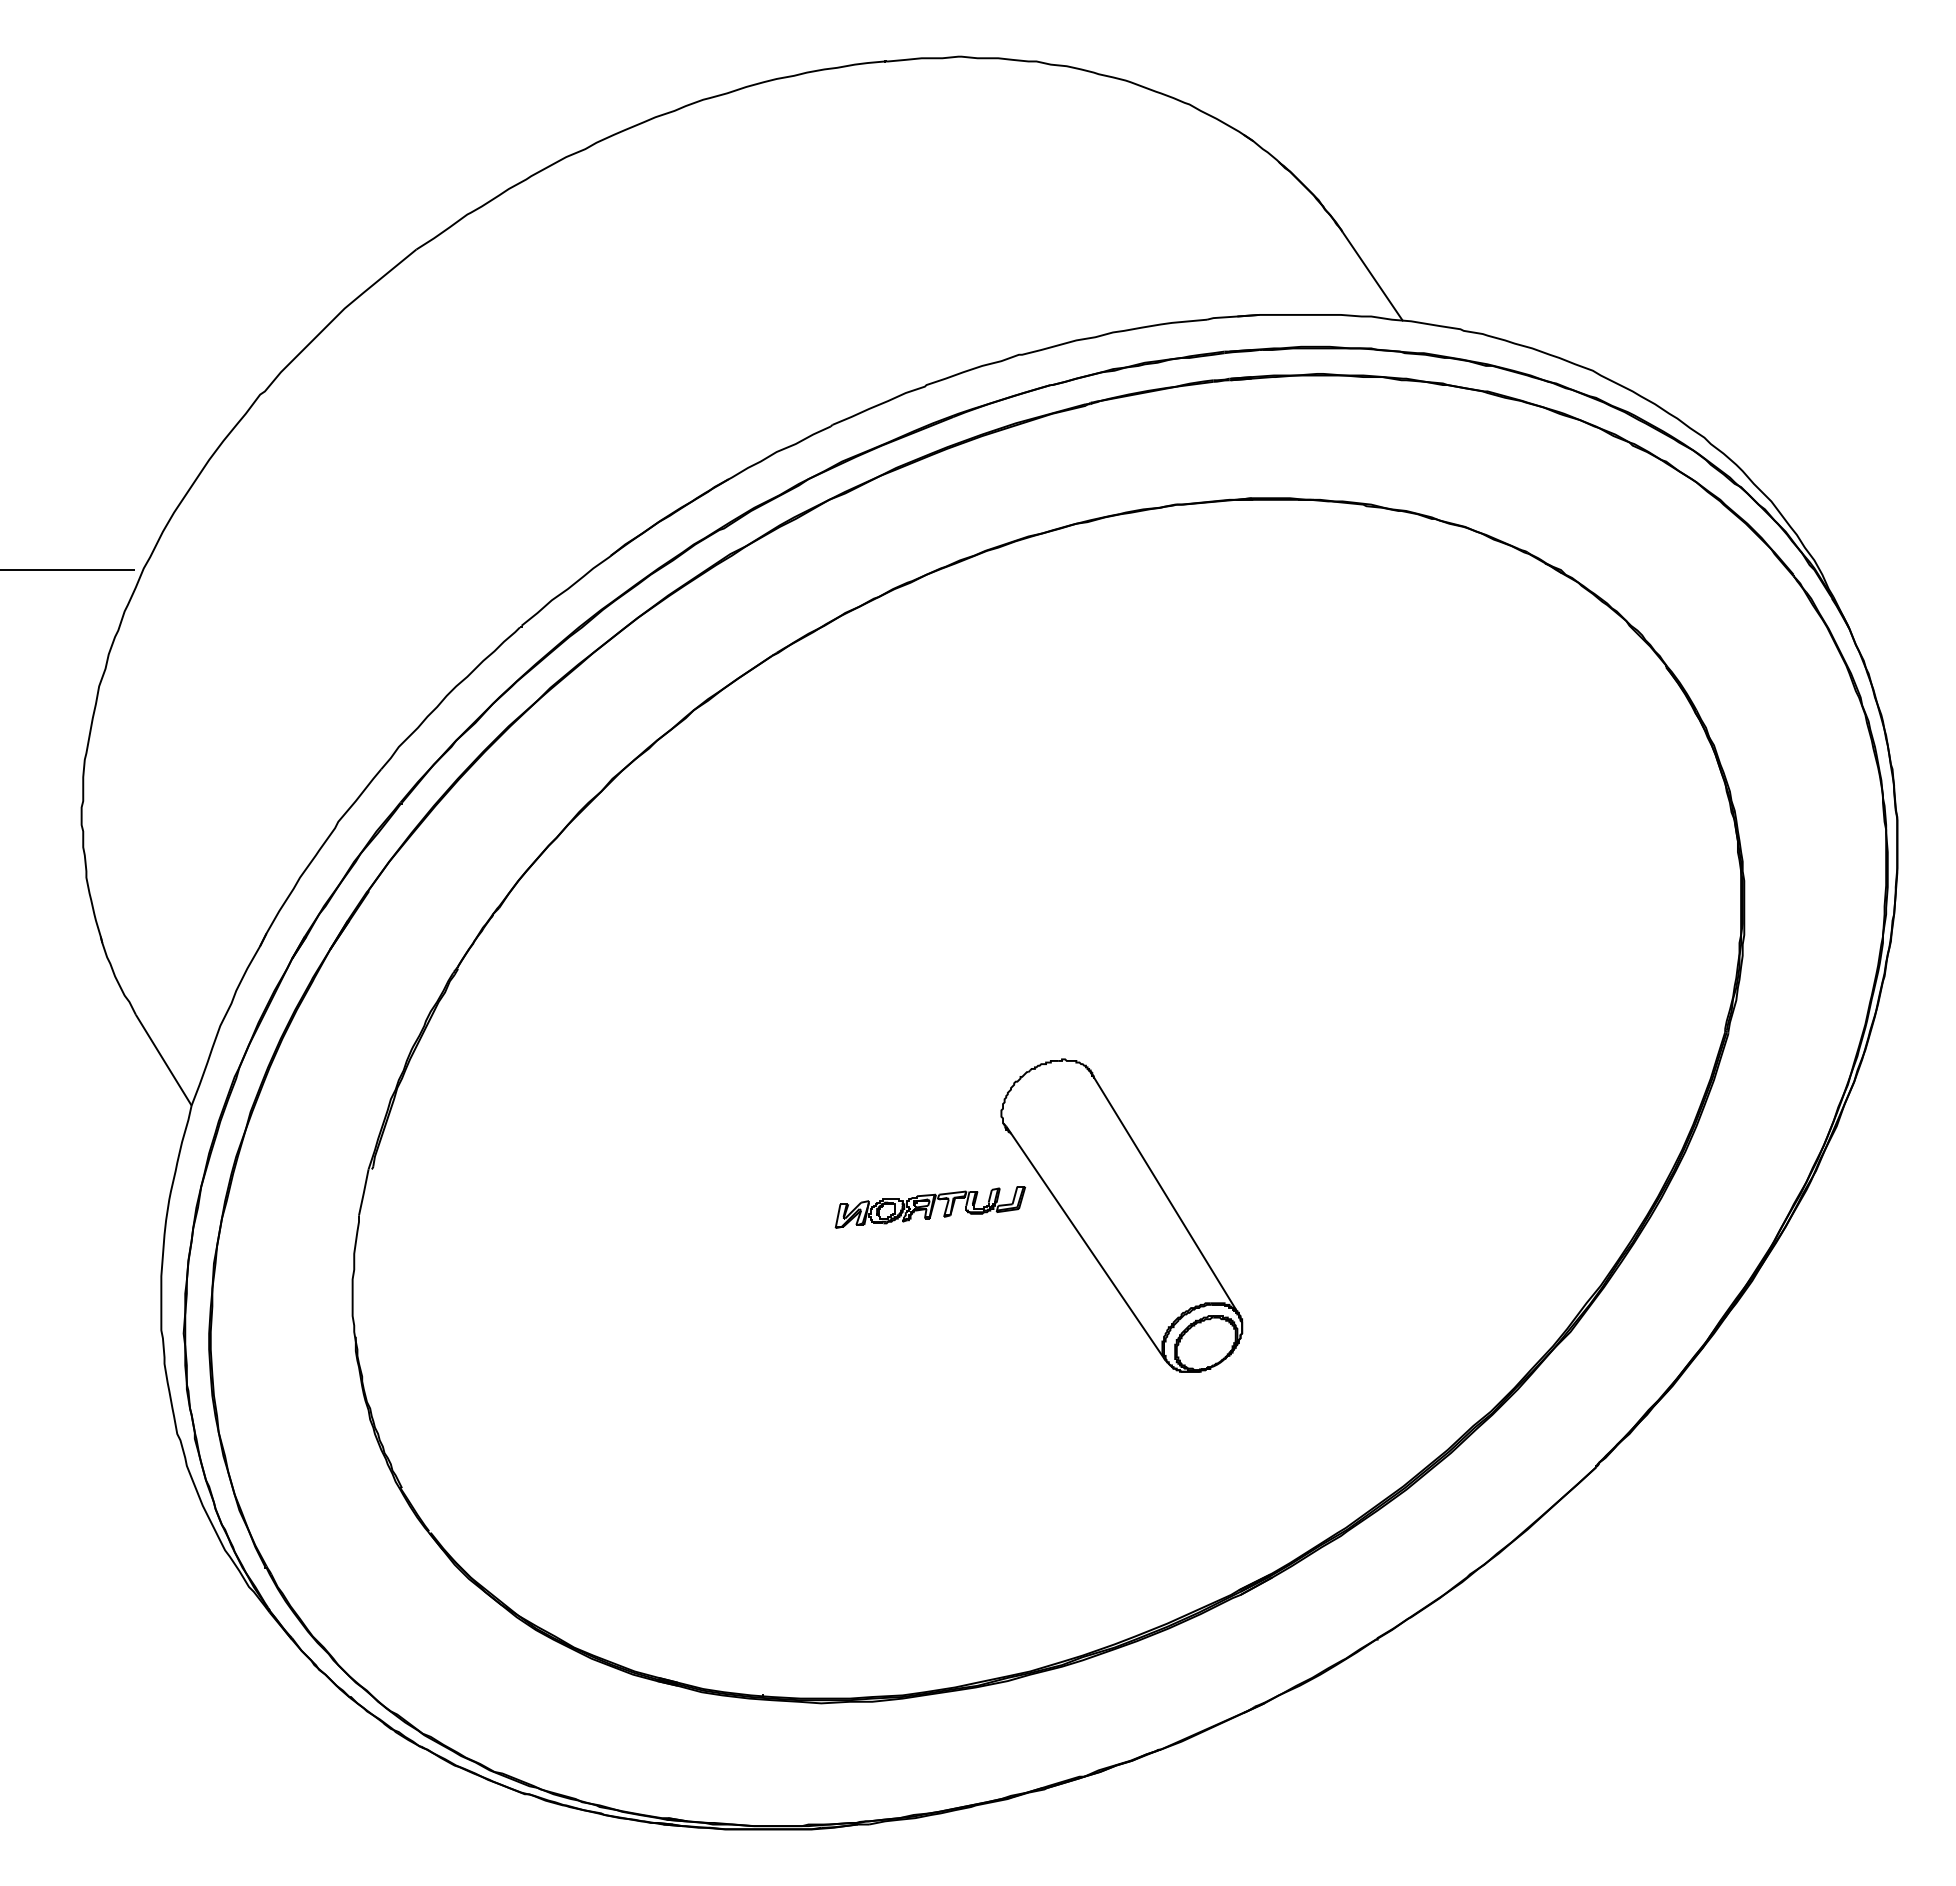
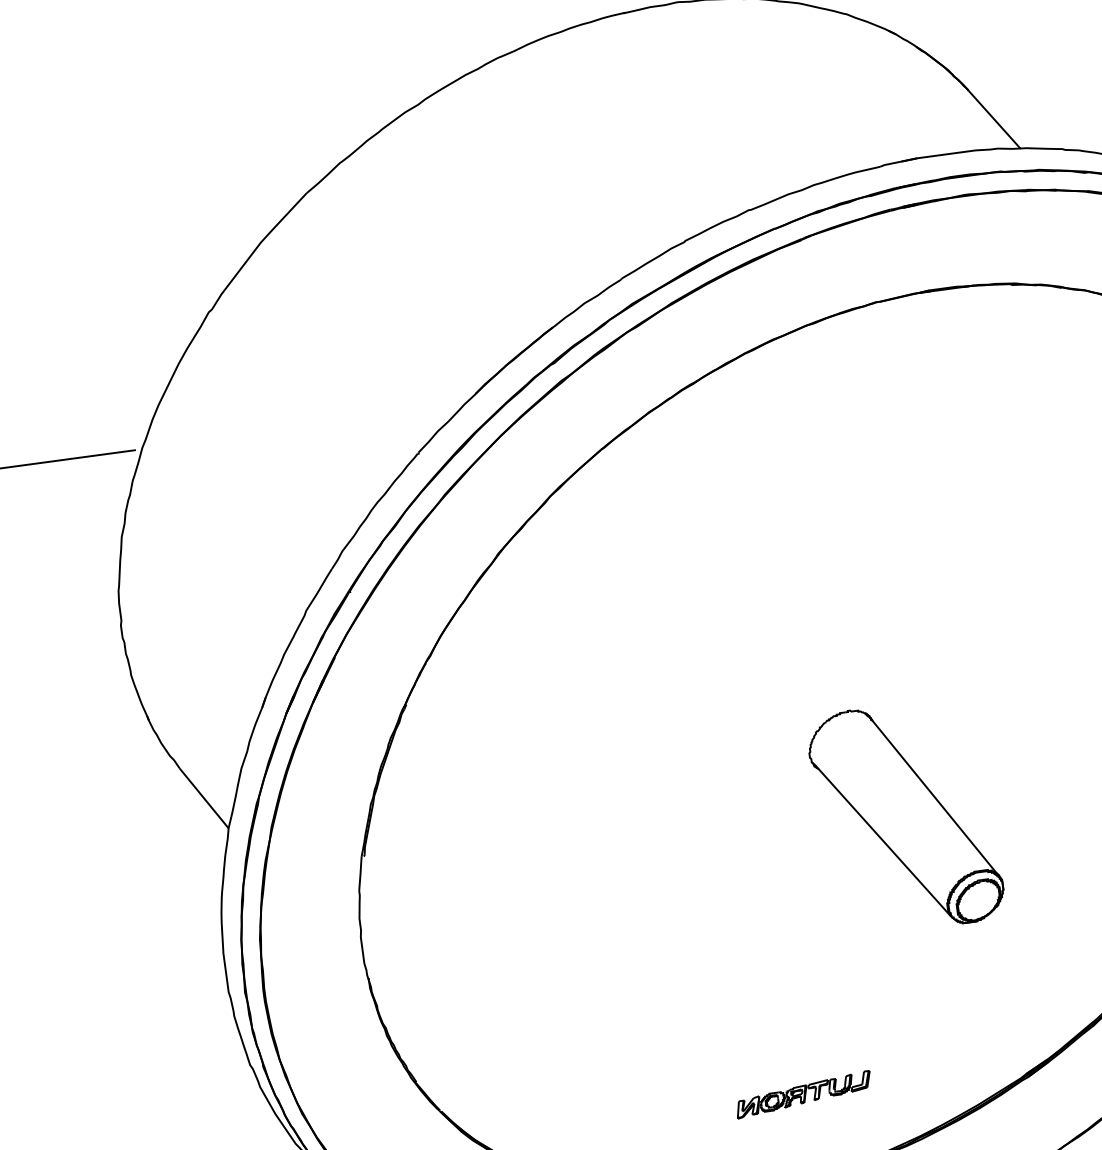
part: (930, 1207) -> (803, 1094), moved

